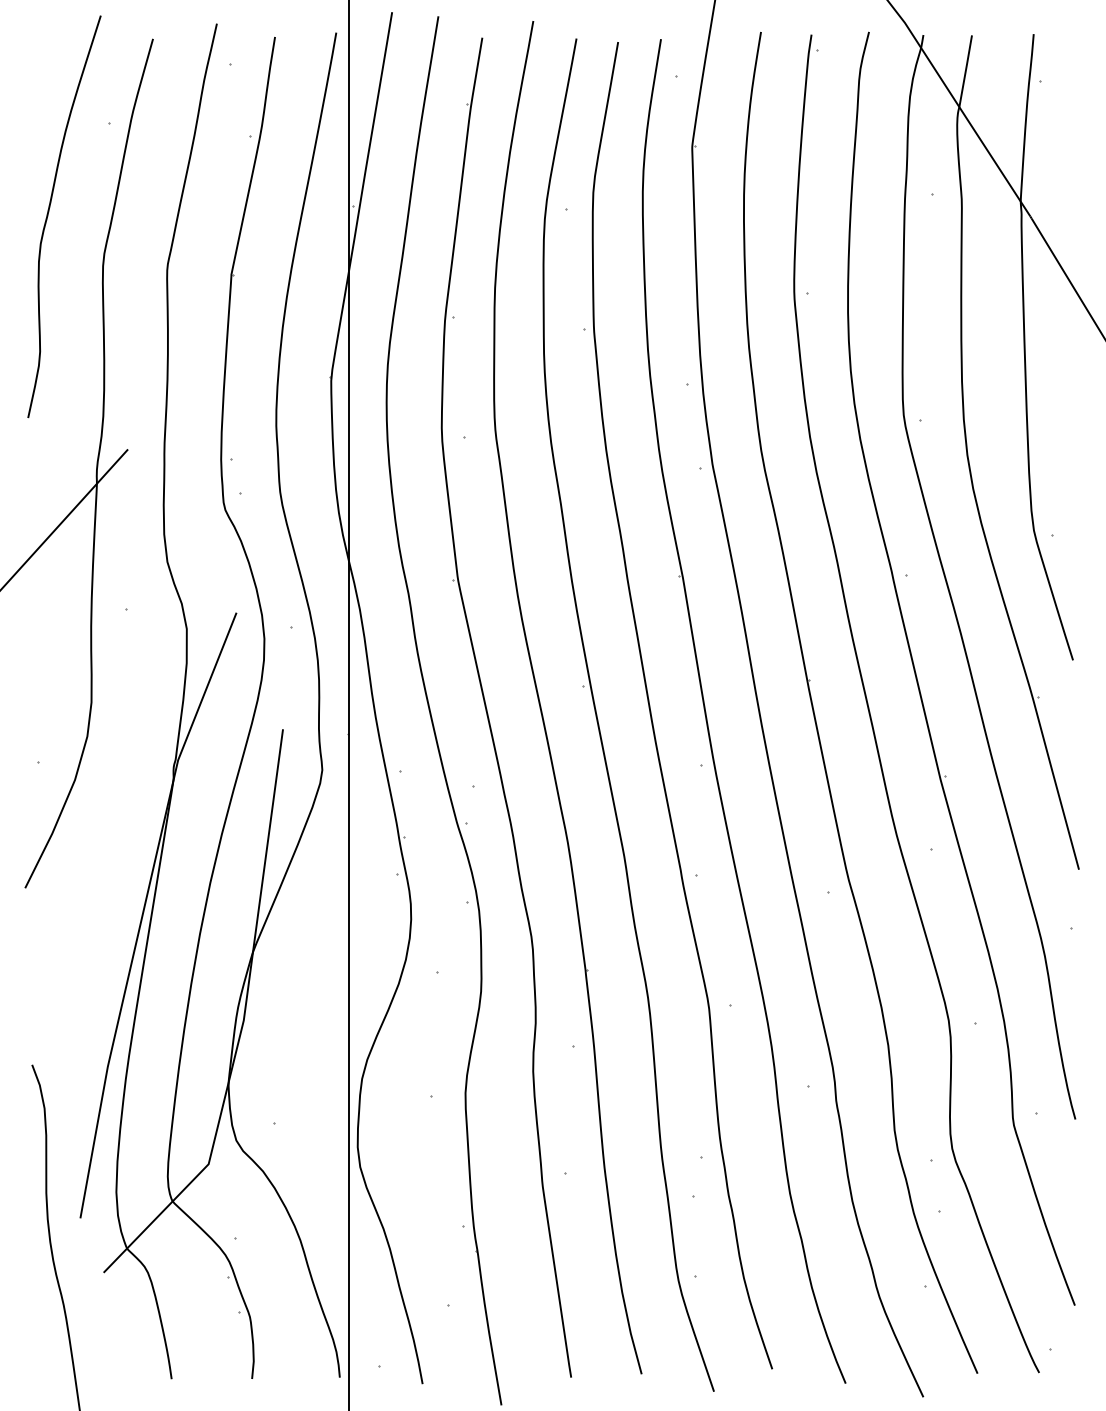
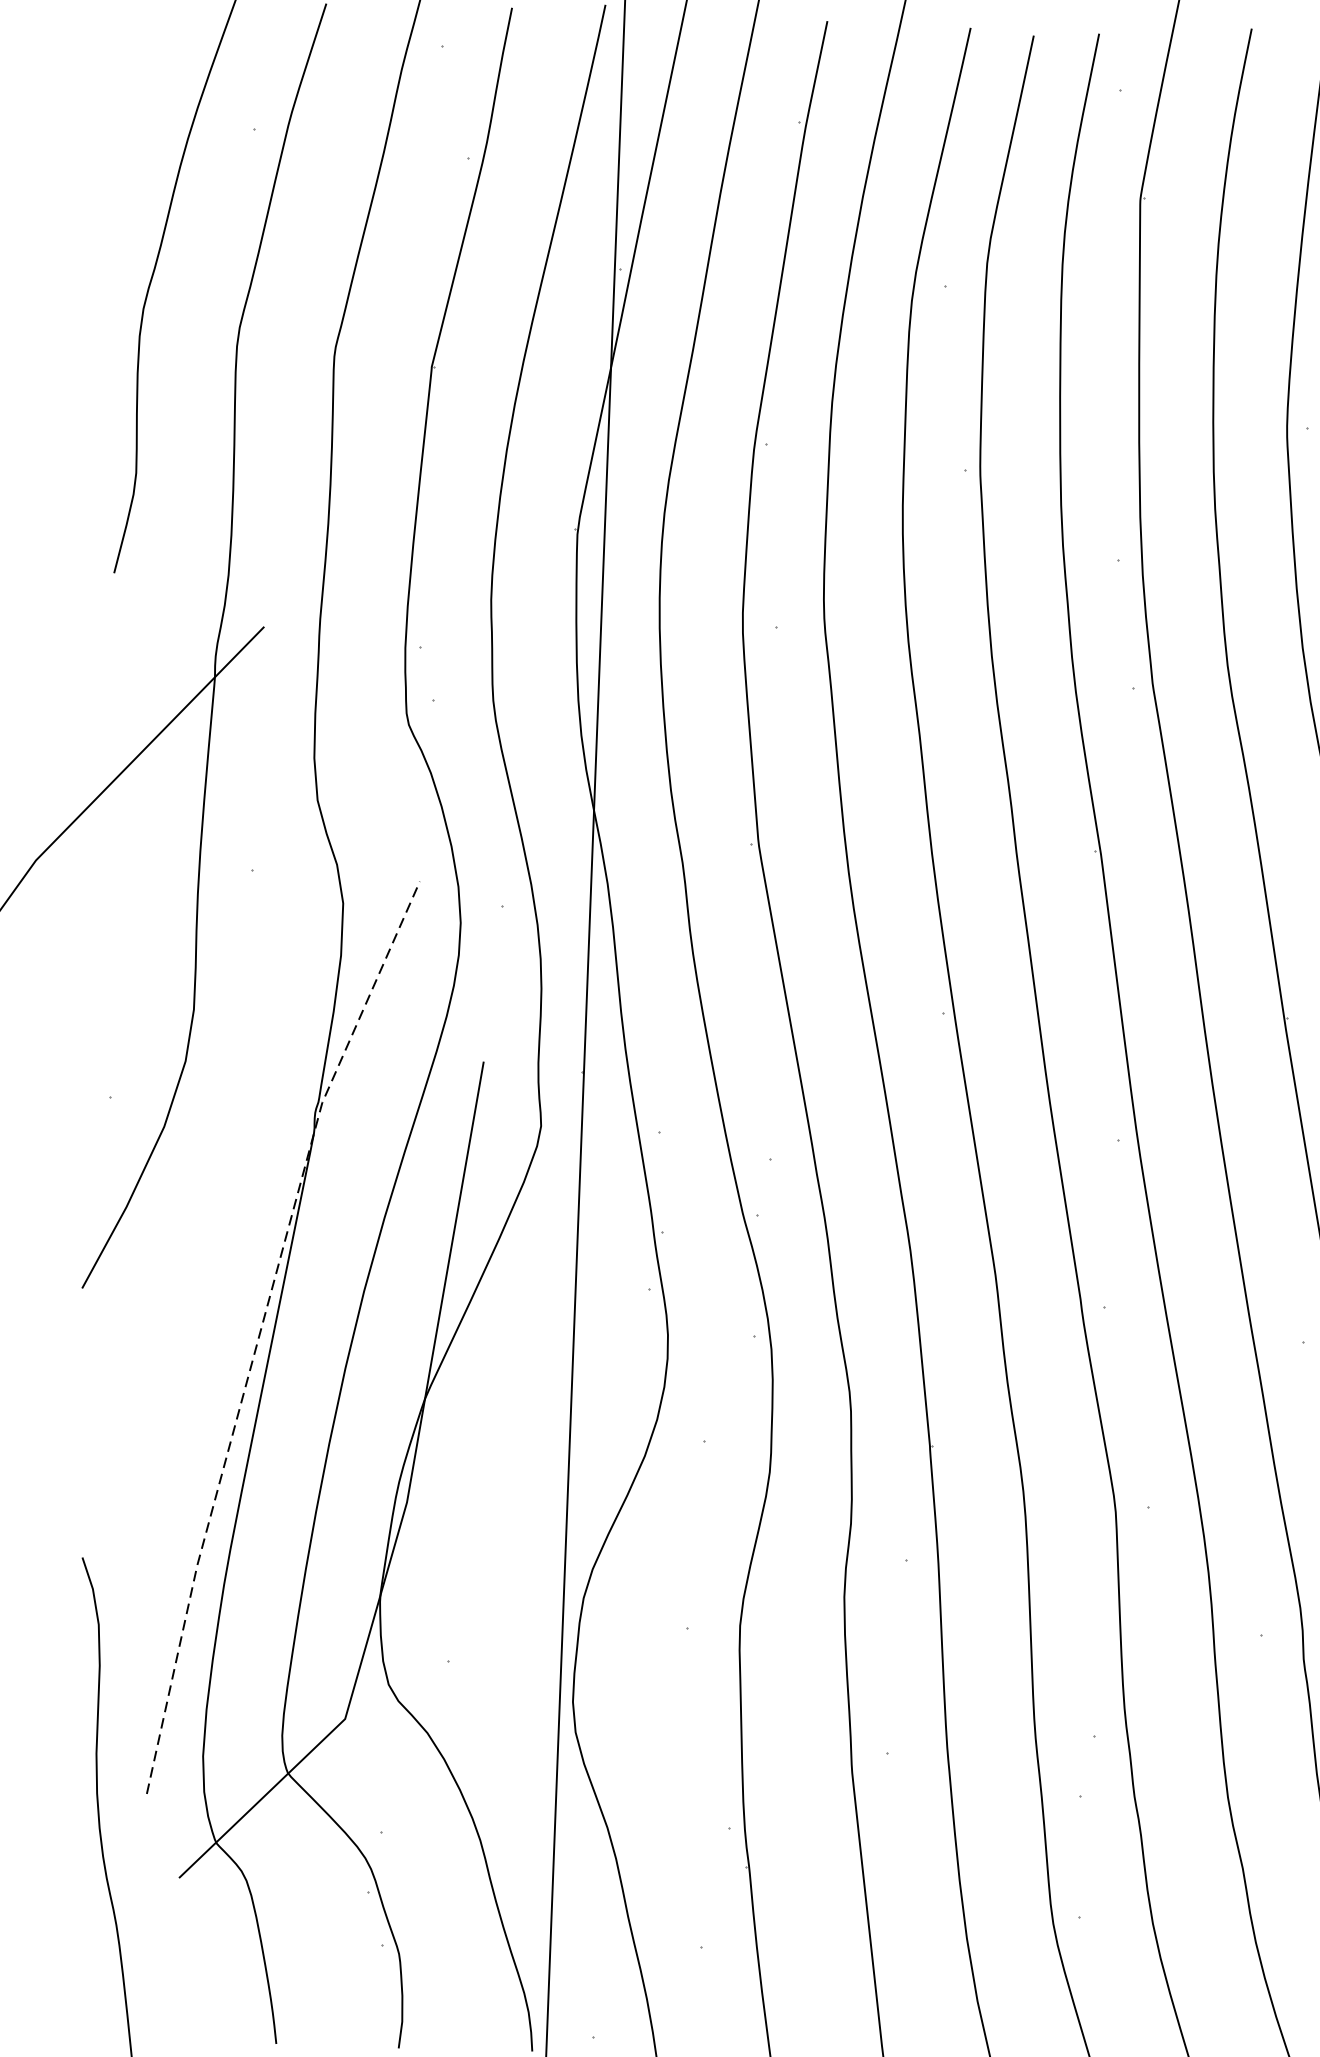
line: (143, 911) -> (260, 1330), solid -> dashed

